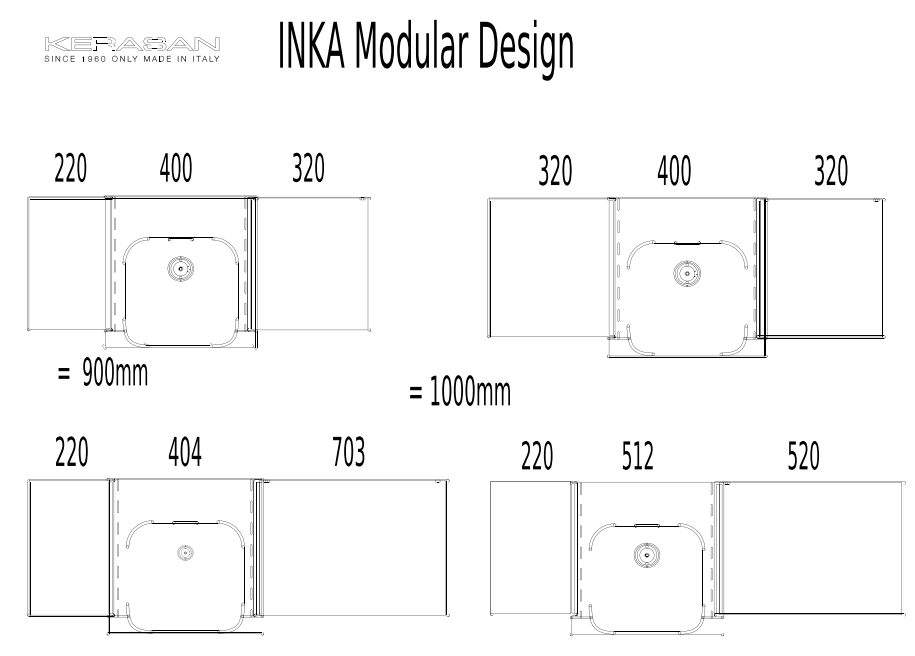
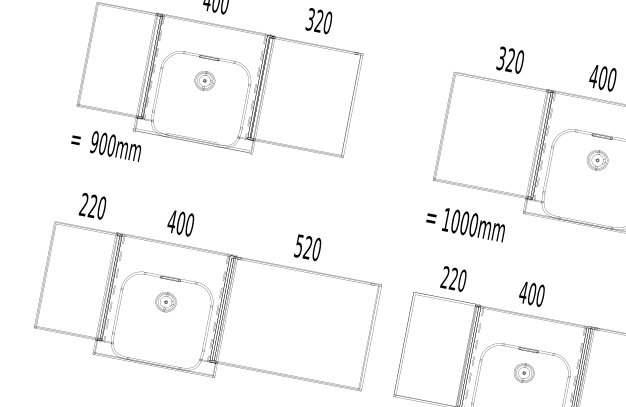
text: (102, 371) -> (106, 144), moved
text: (459, 390) -> (465, 223), moved
text: (196, 451) -> (189, 225), 404 -> 400
text: (348, 451) -> (307, 247), 703 -> 520
text: (637, 455) -> (531, 294), 512 -> 400
part: (185, 552) -> (166, 301), size x1.67

